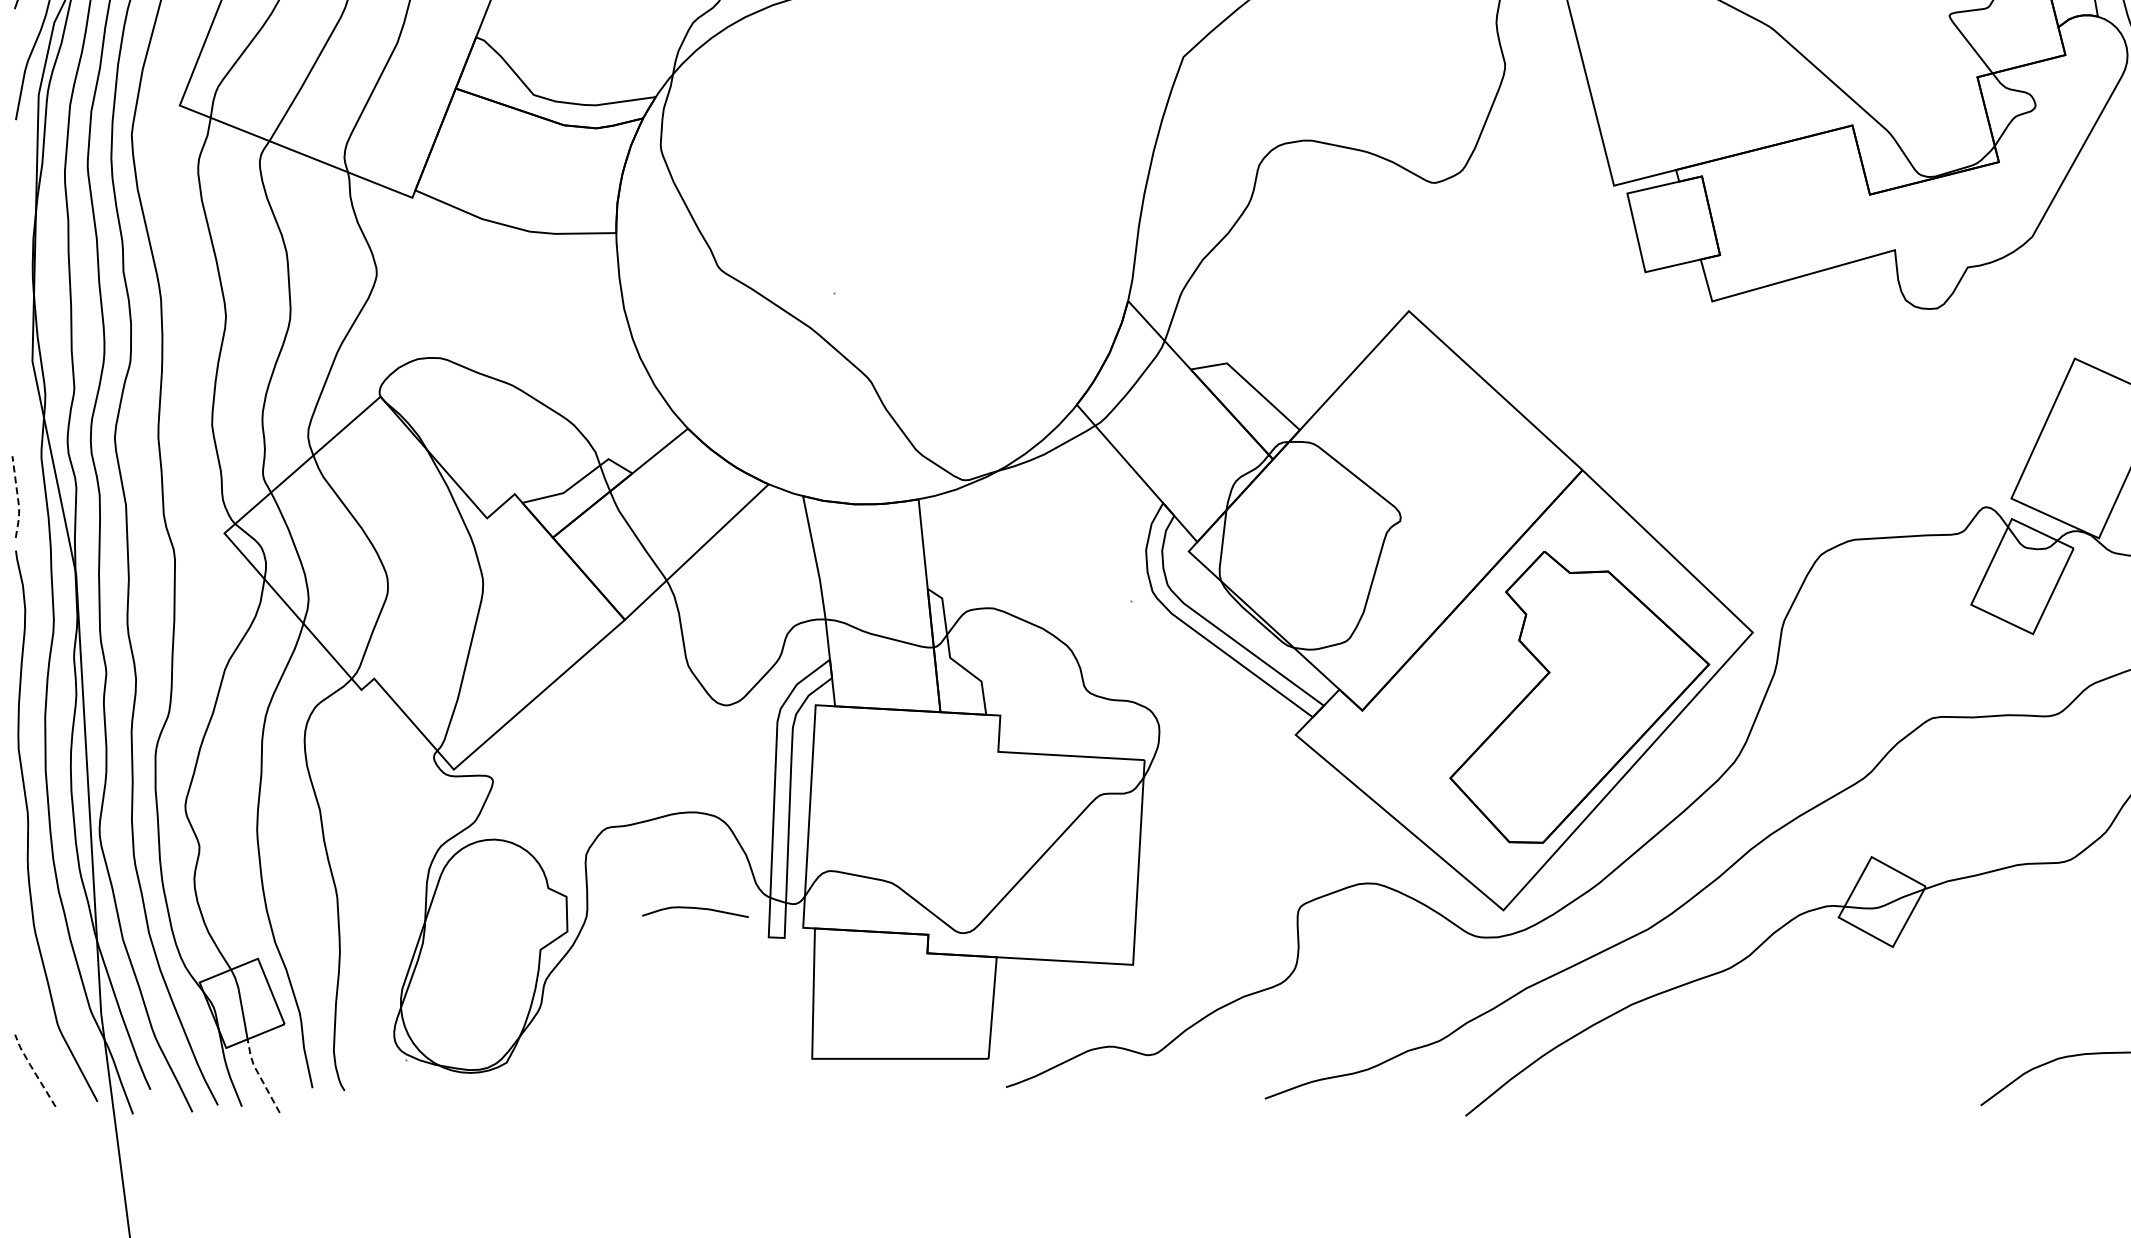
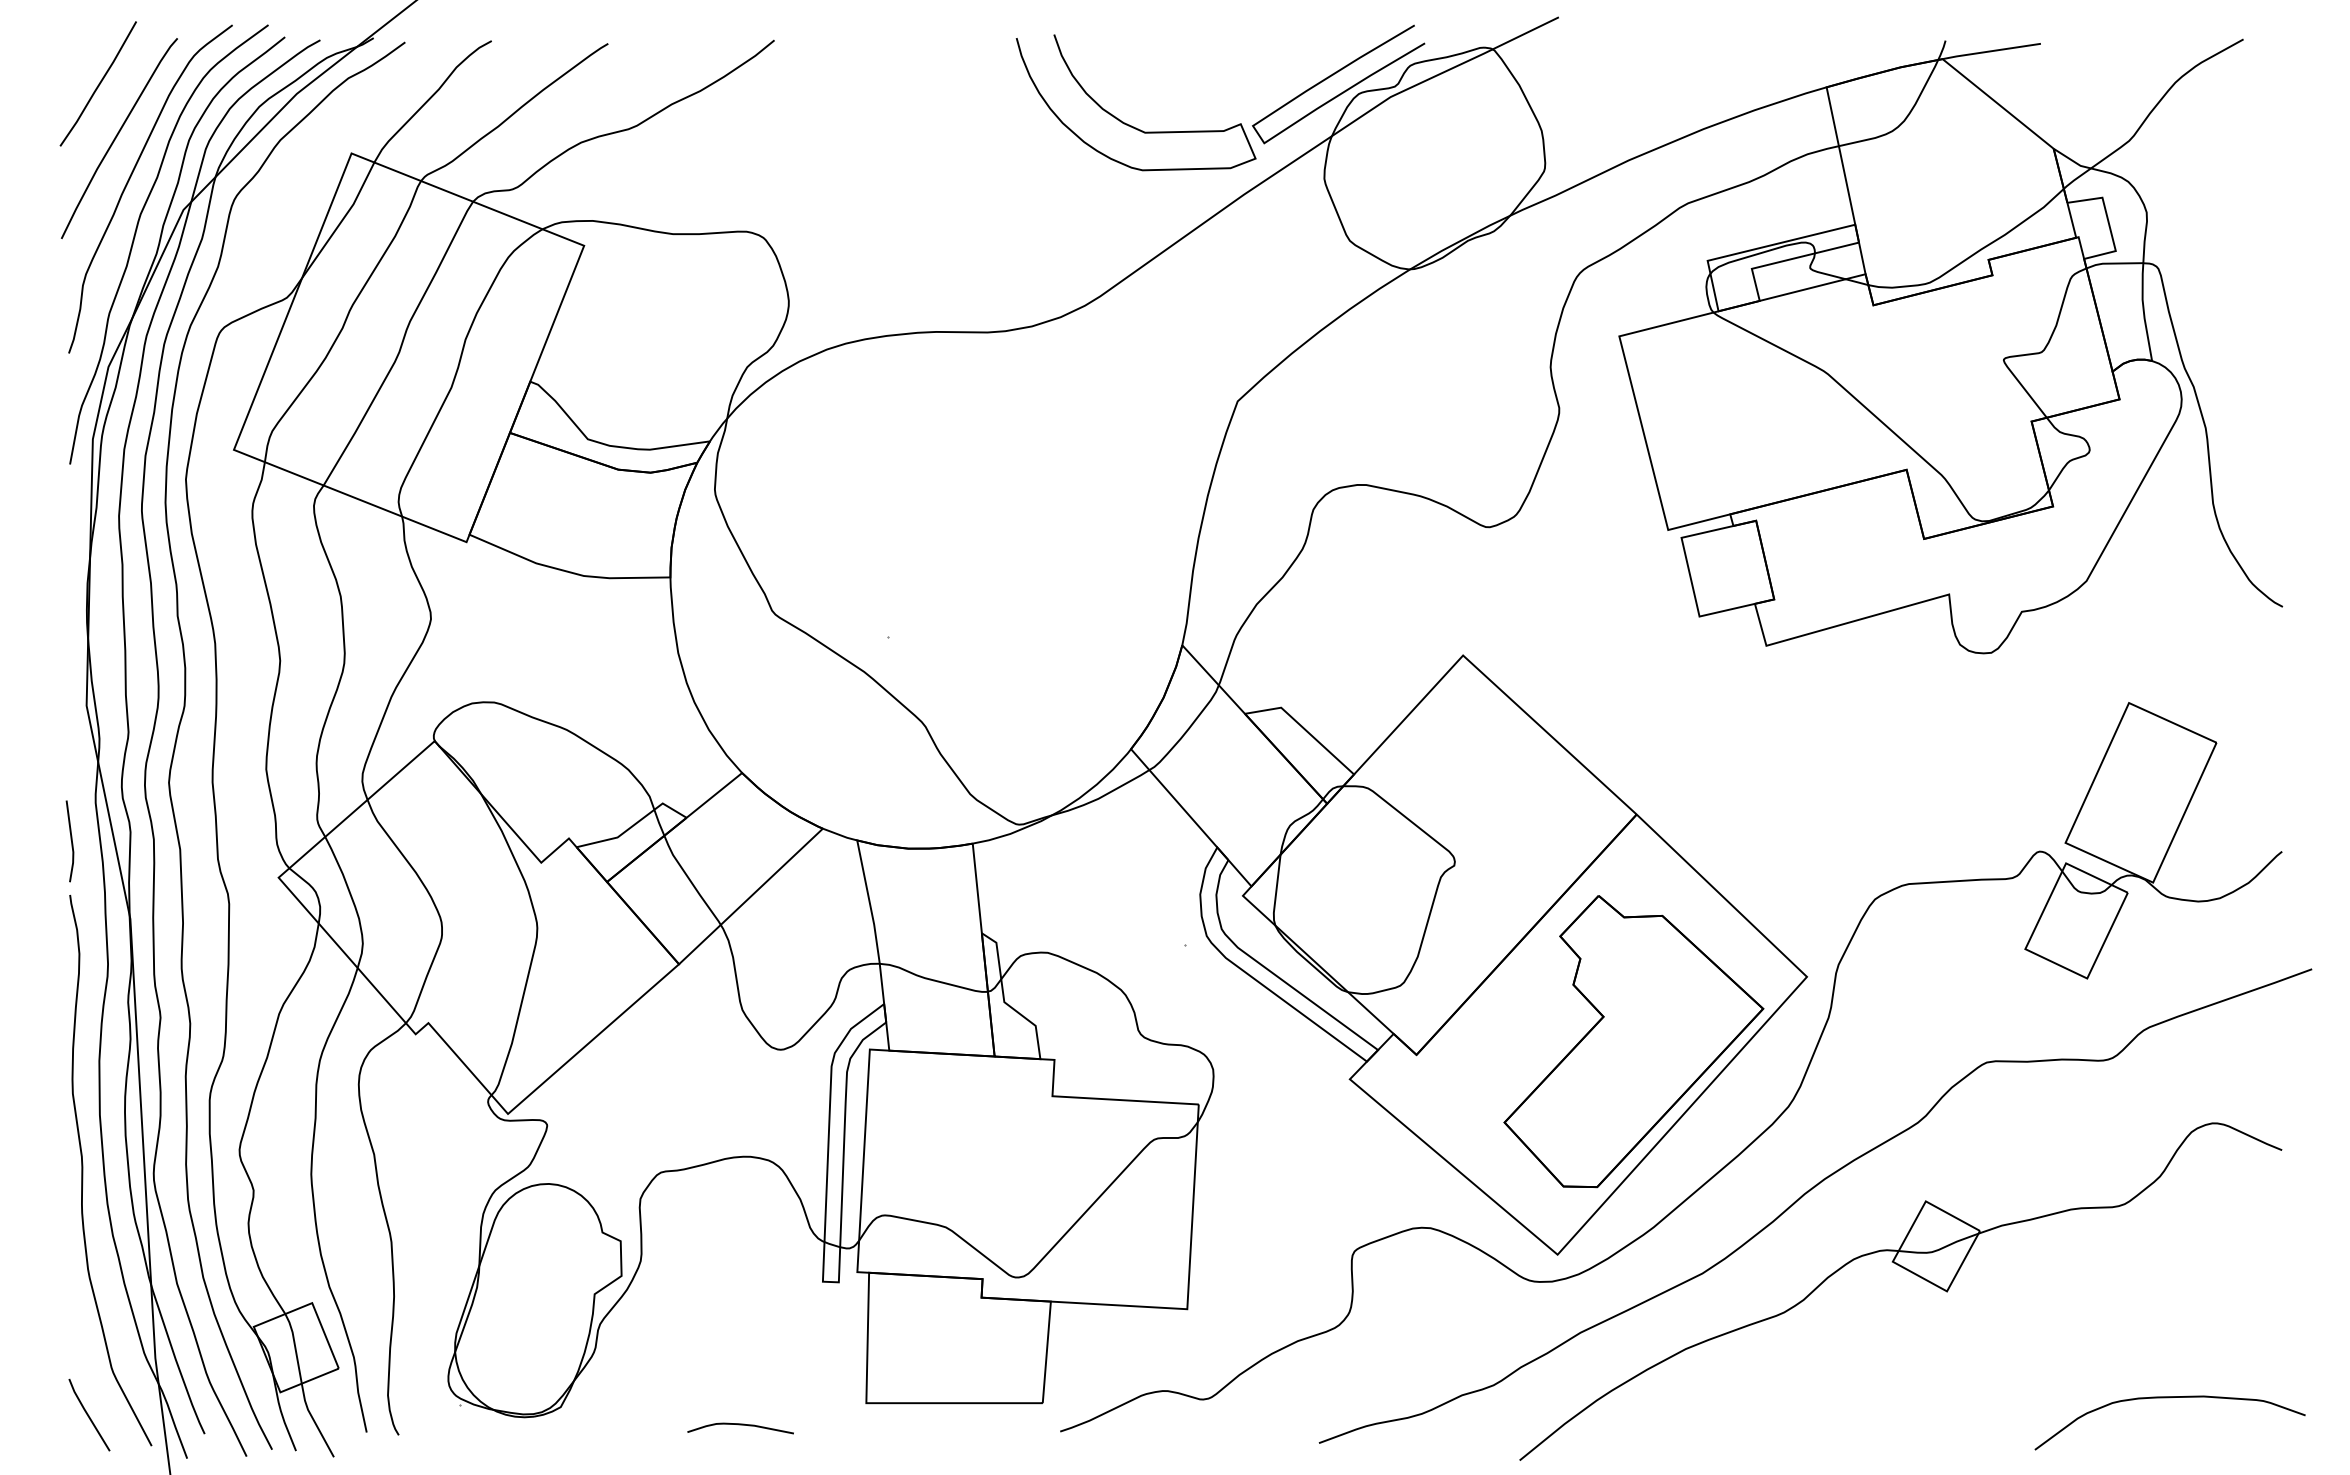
line: (18, 498) -> (72, 842), dashed -> solid
curve: (695, 909) -> (740, 1425), moved
line: (33, 1070) -> (87, 1414), dashed -> solid
line: (259, 1076) -> (313, 1420), dashed -> solid

